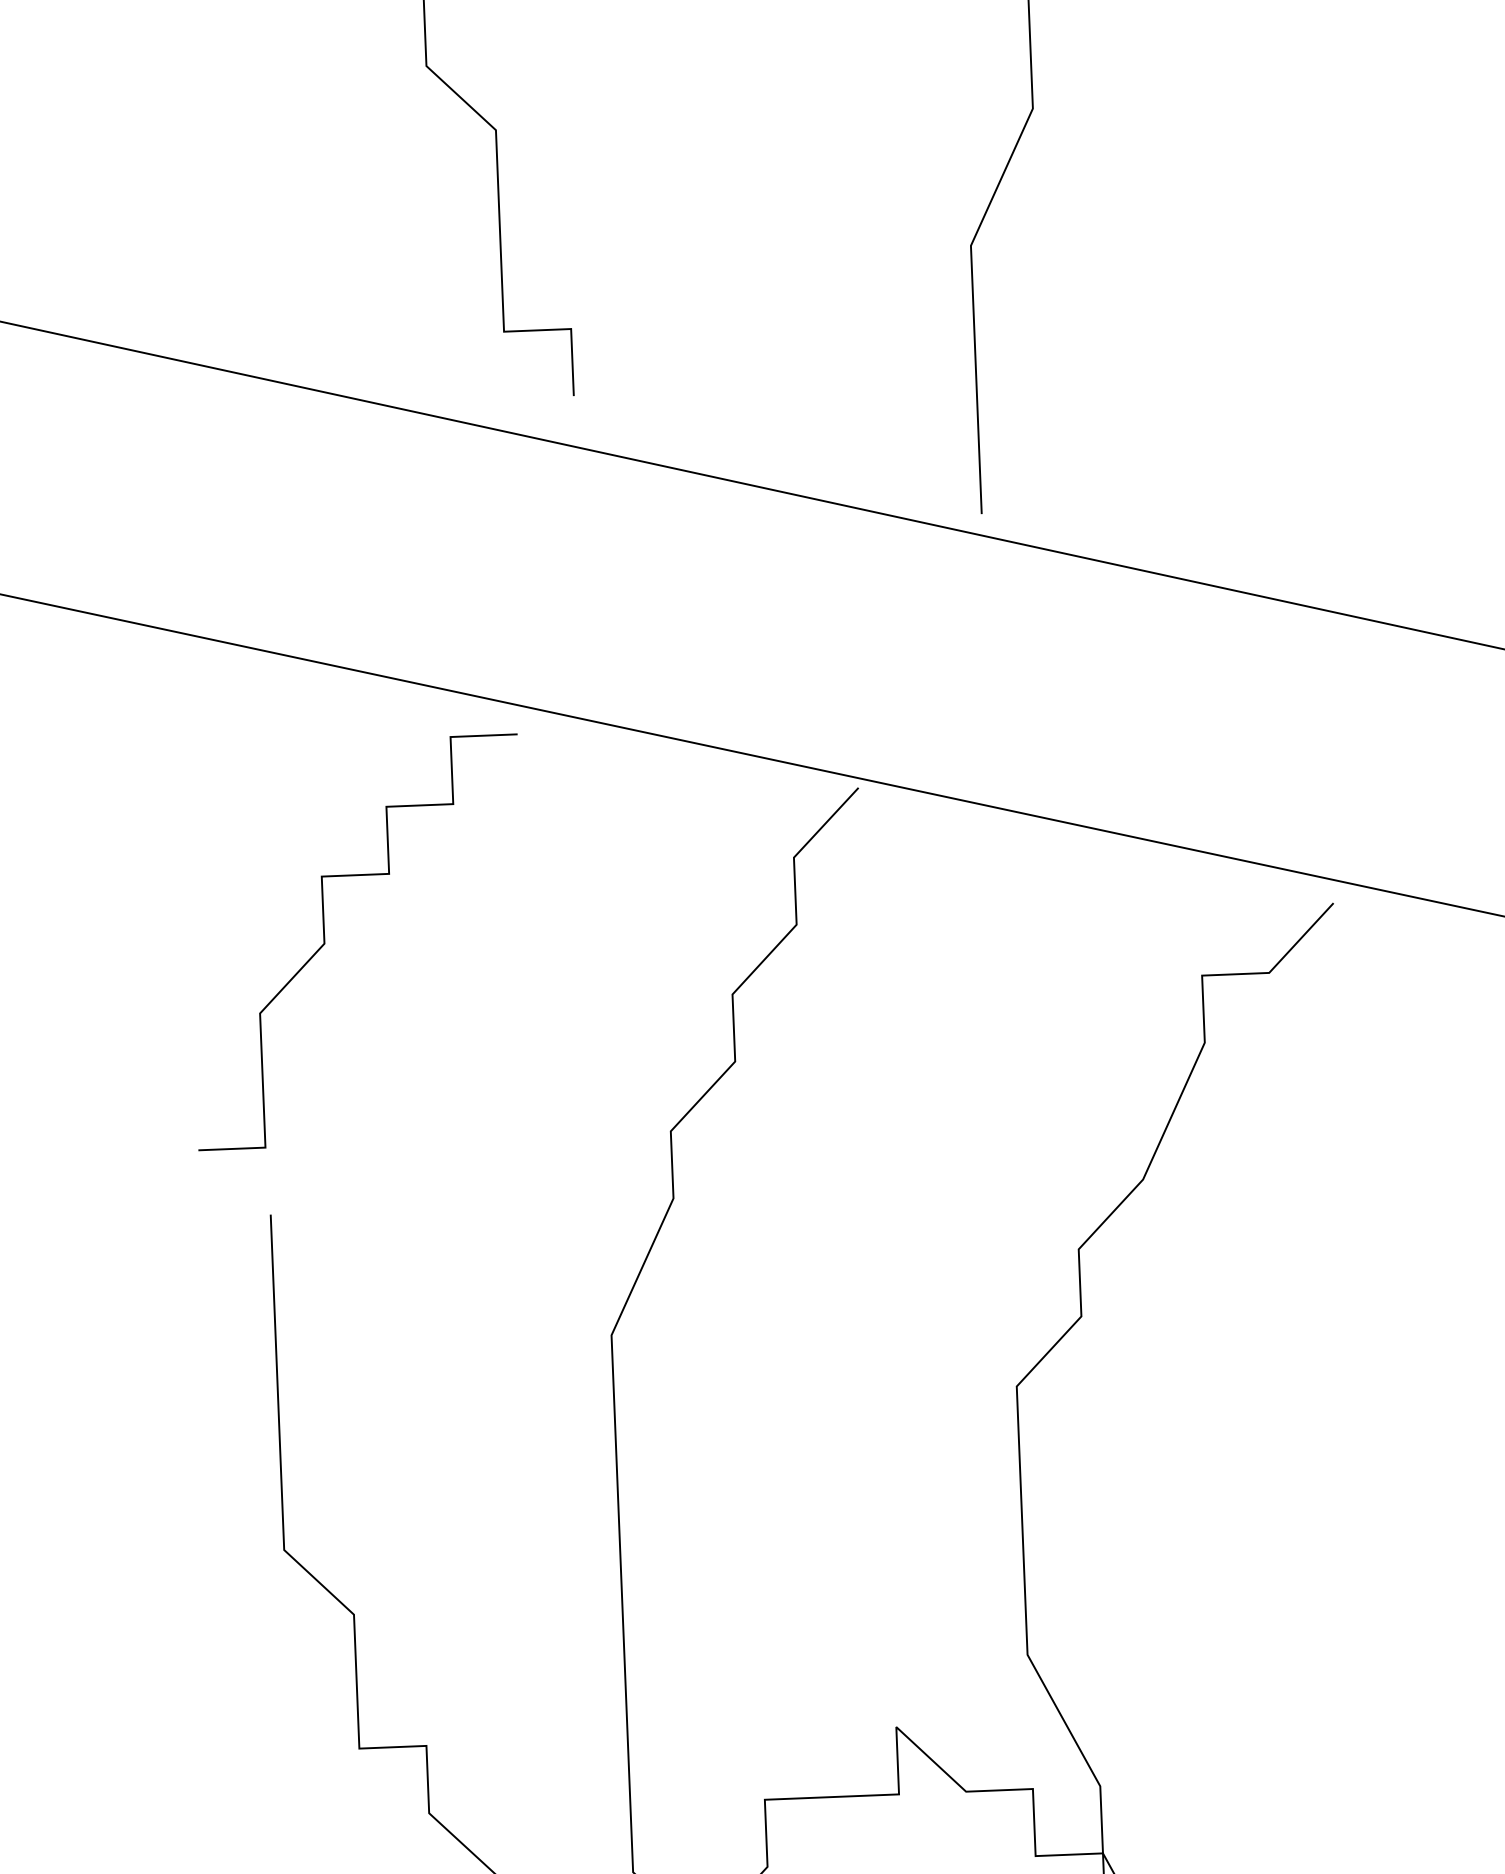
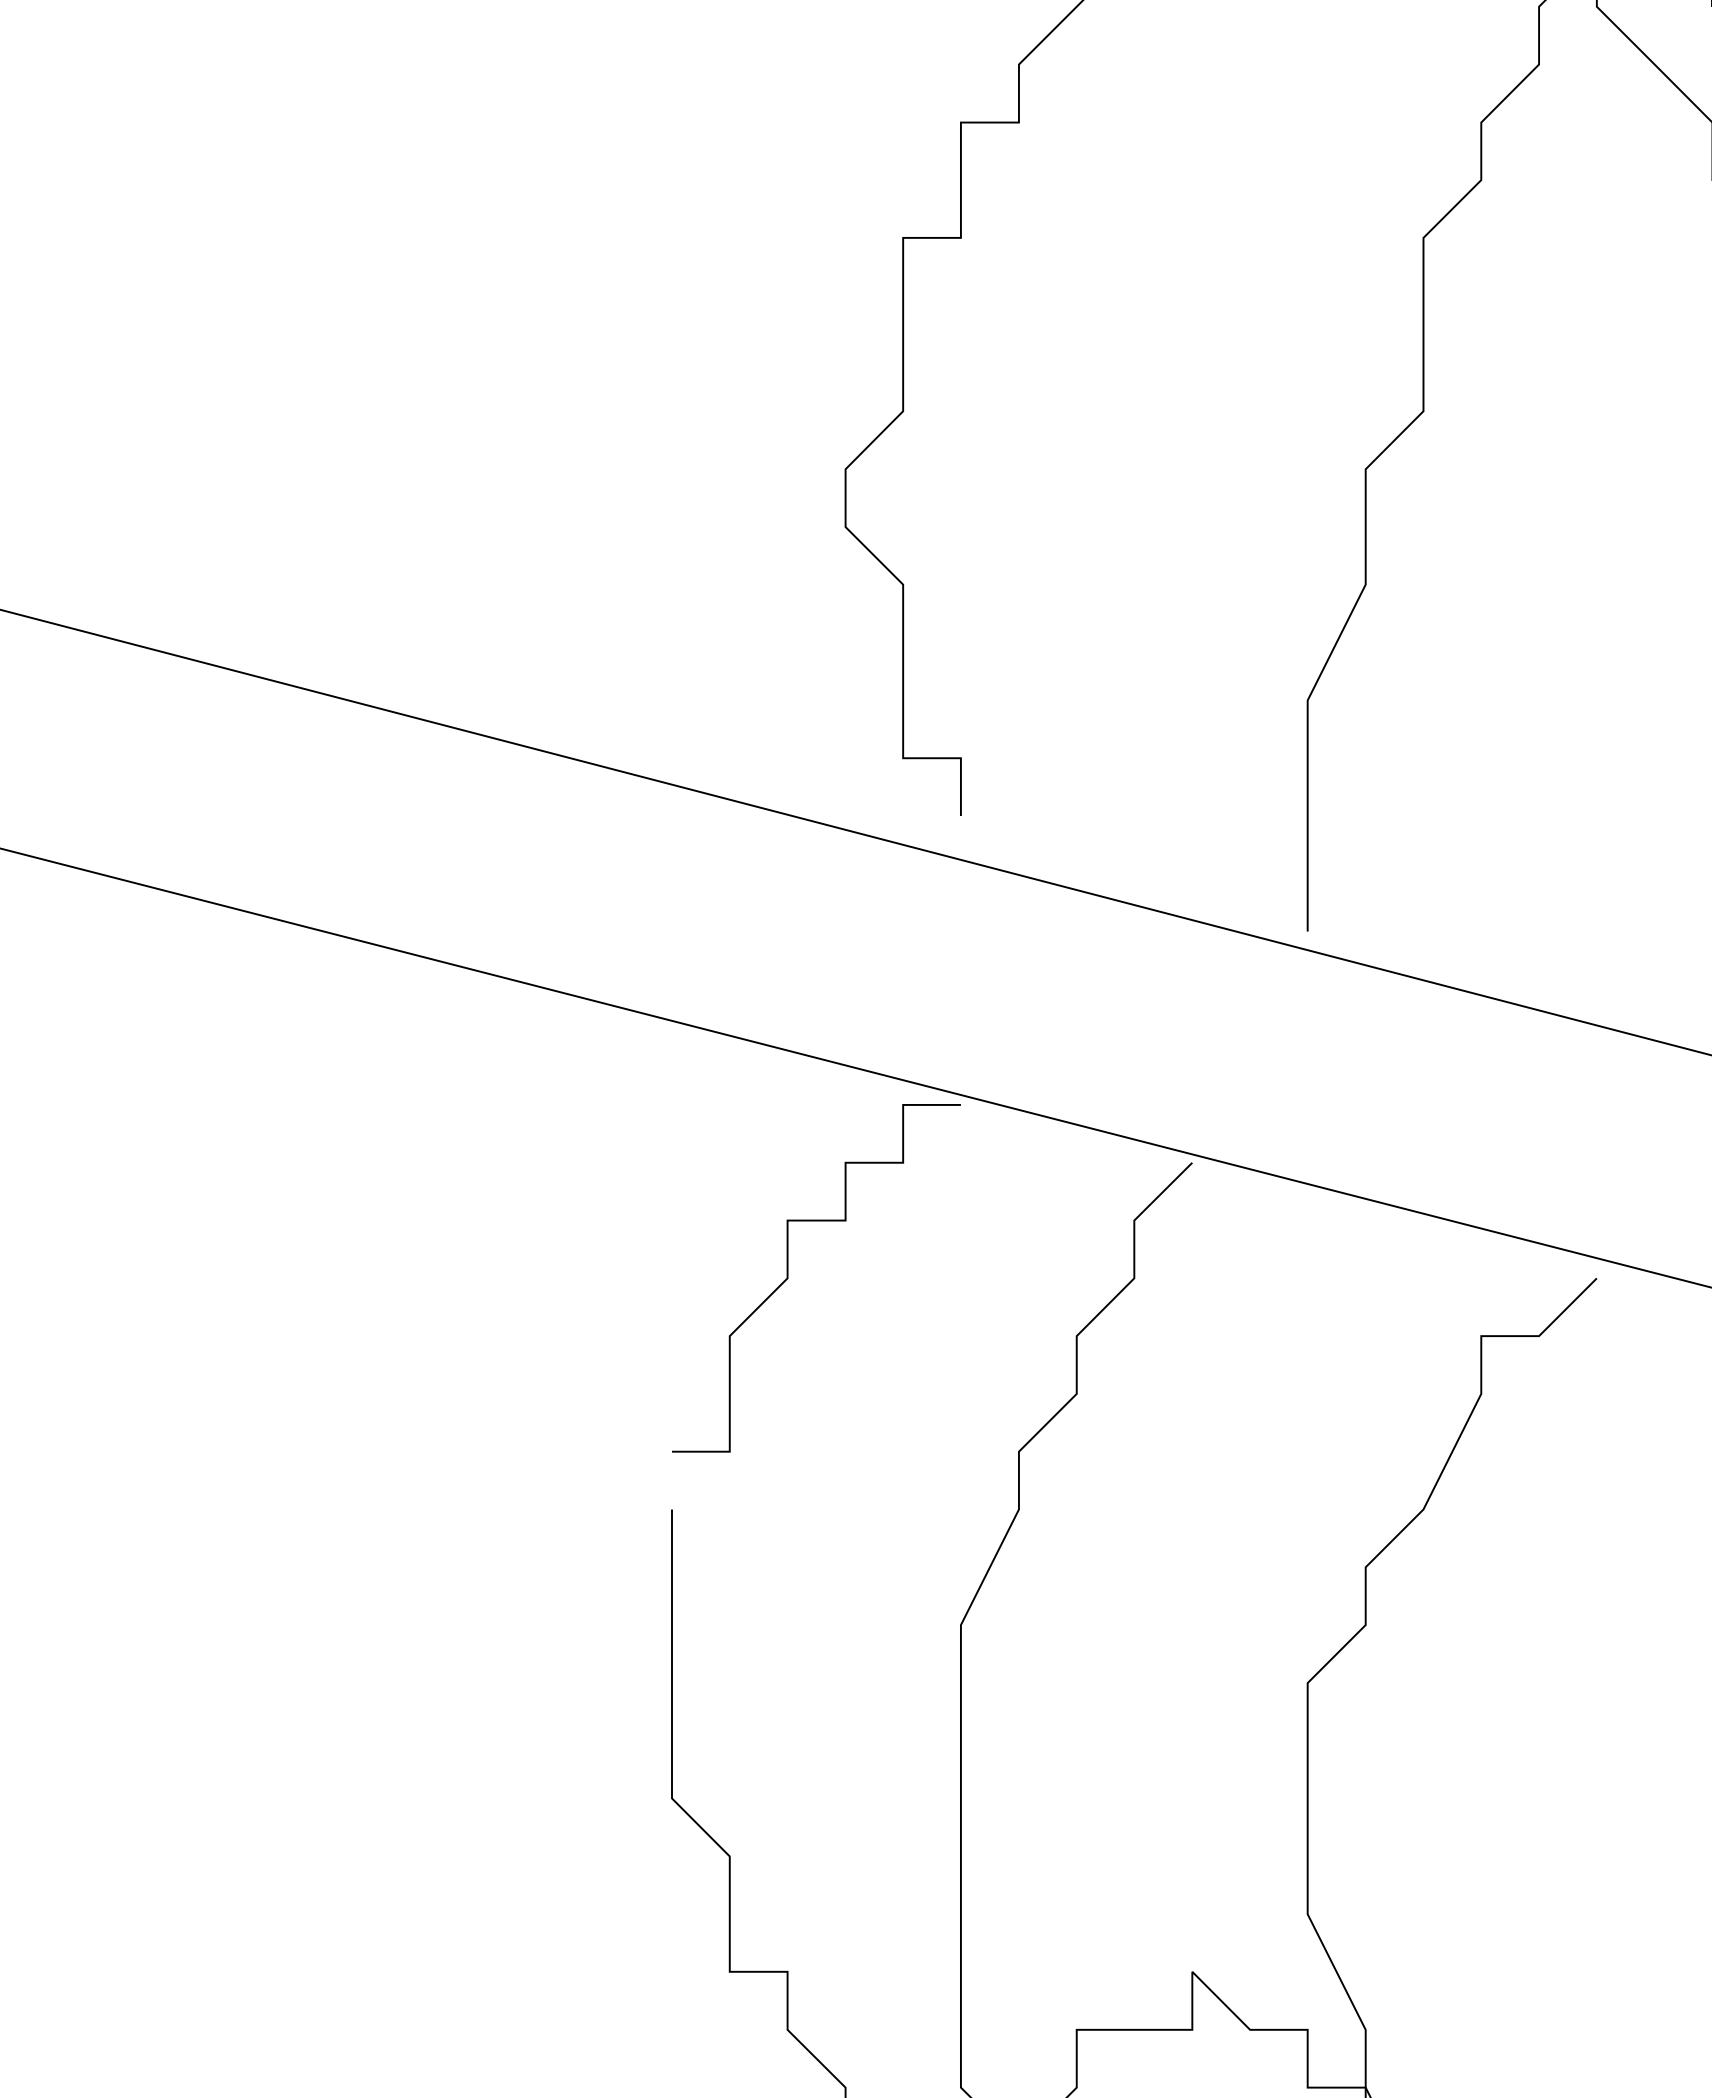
curve: (325, 943) -> (788, 1278), moved

